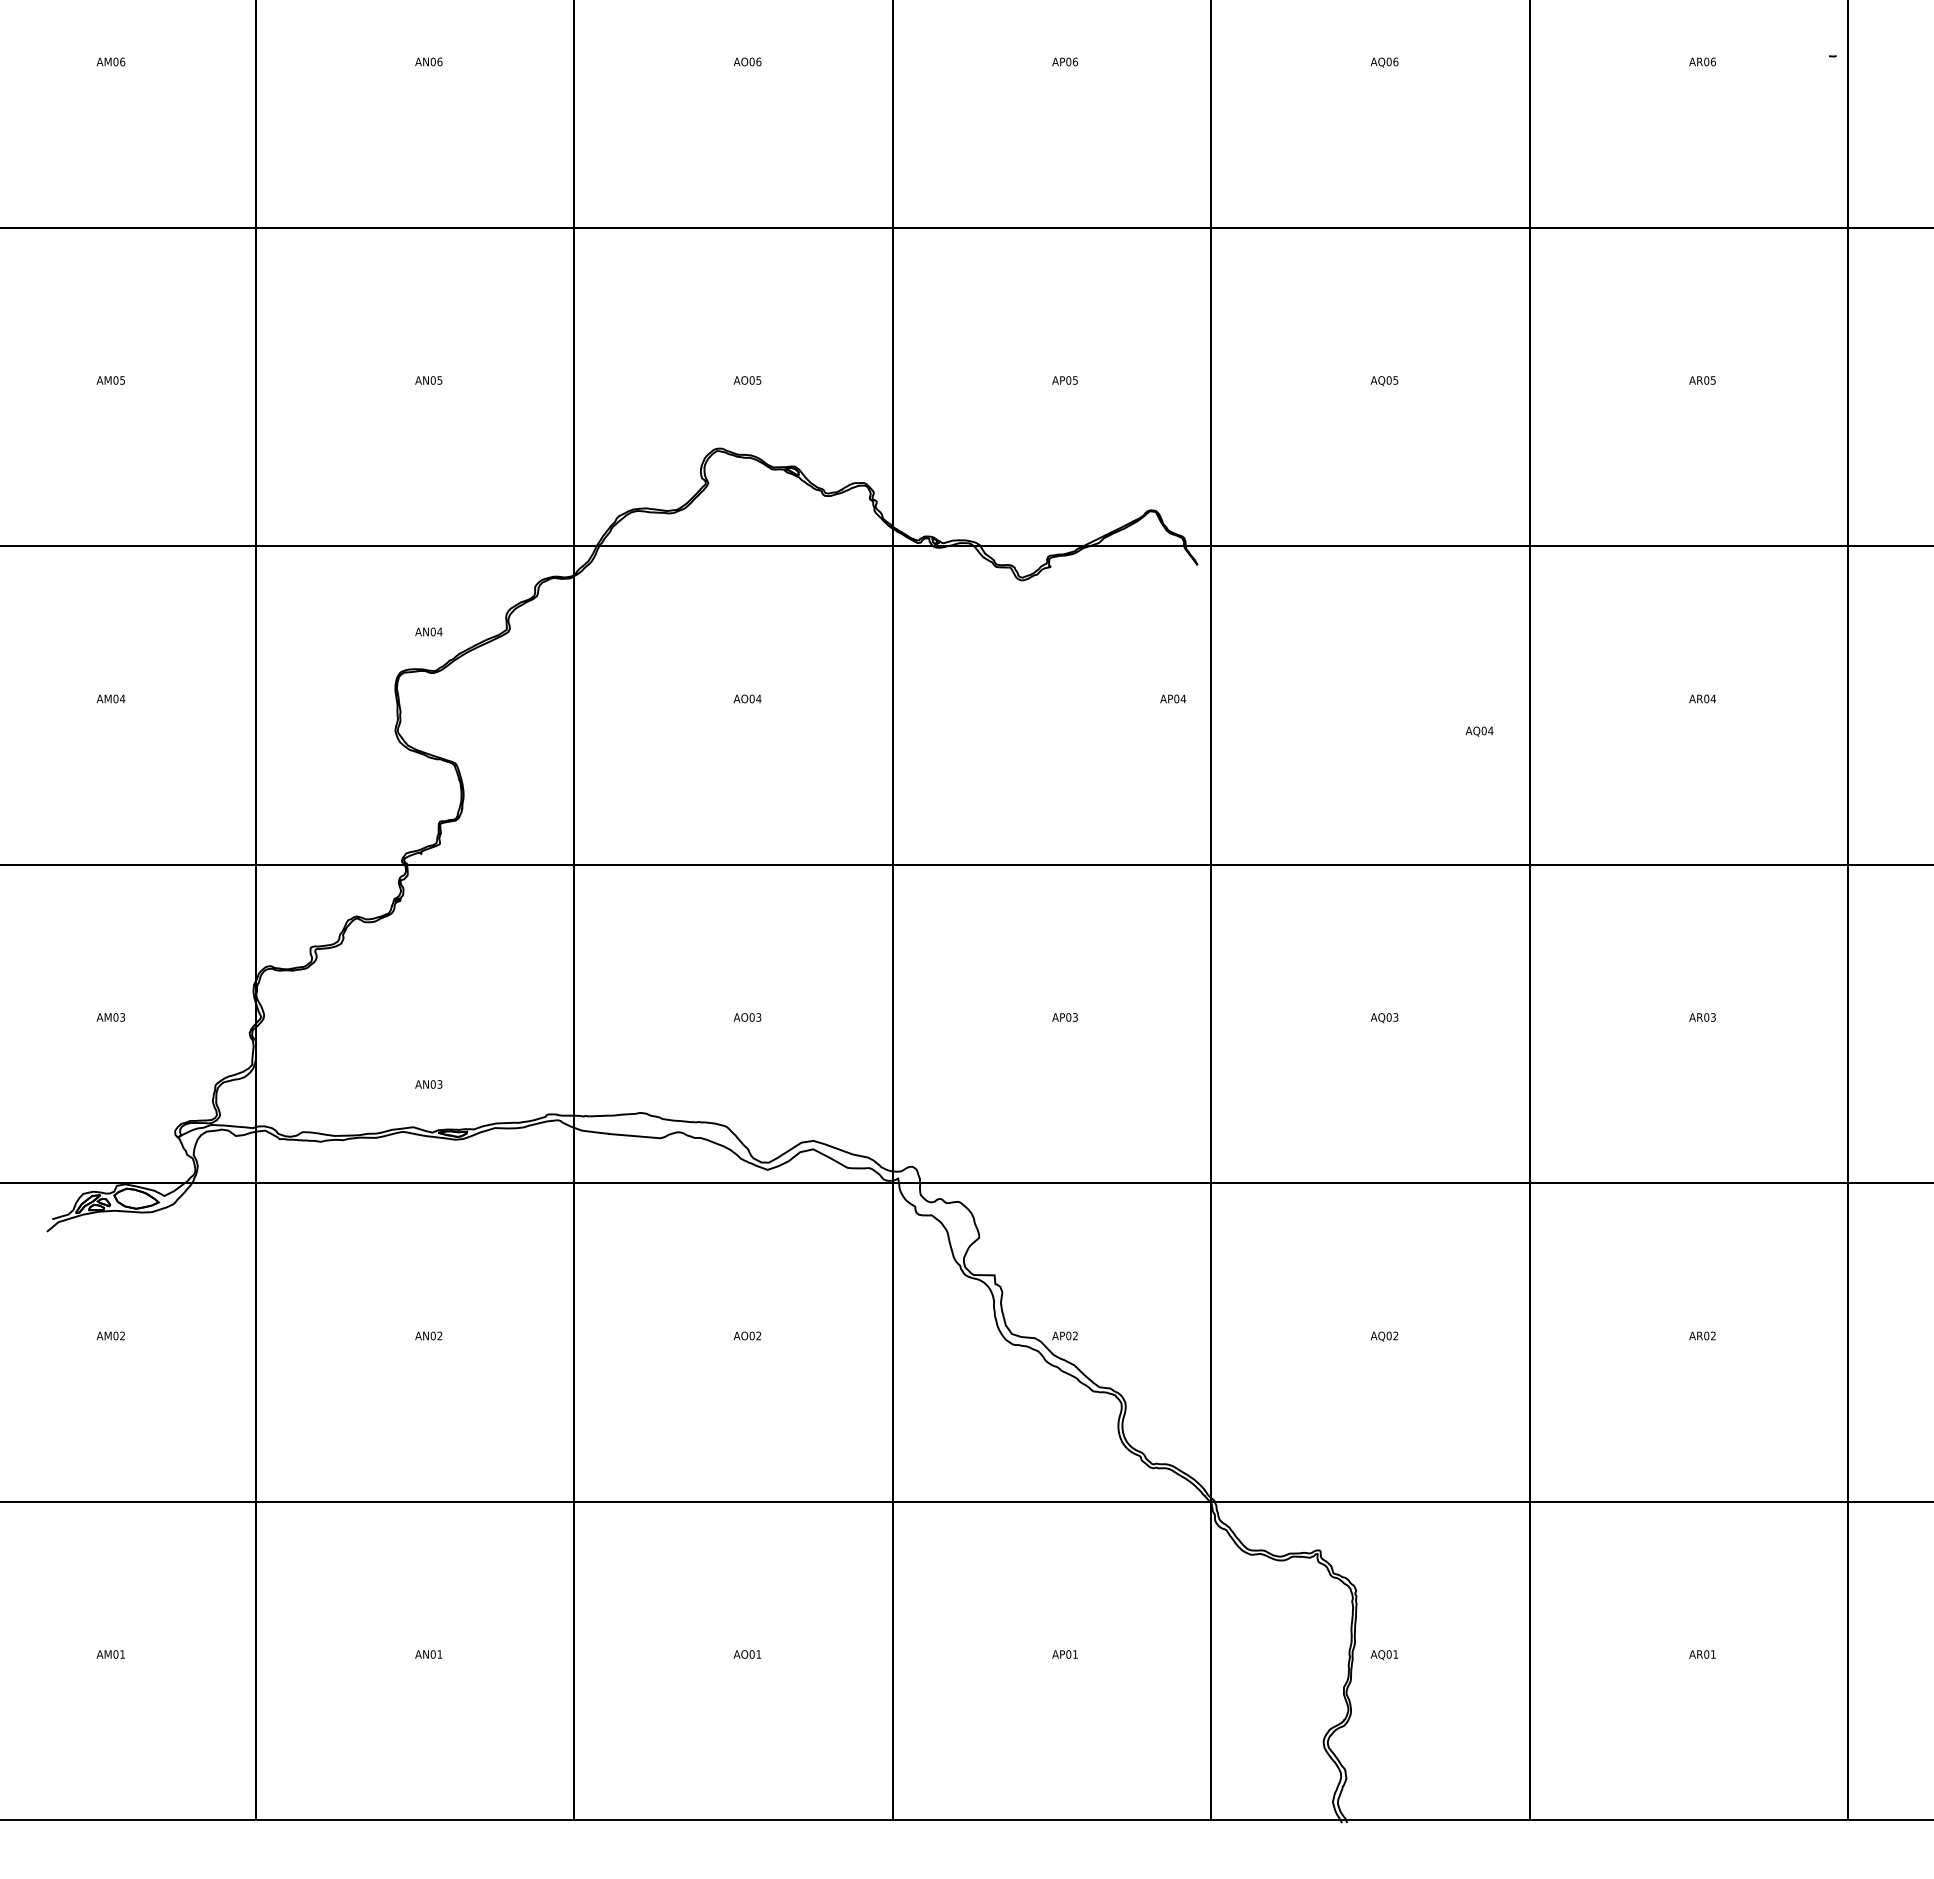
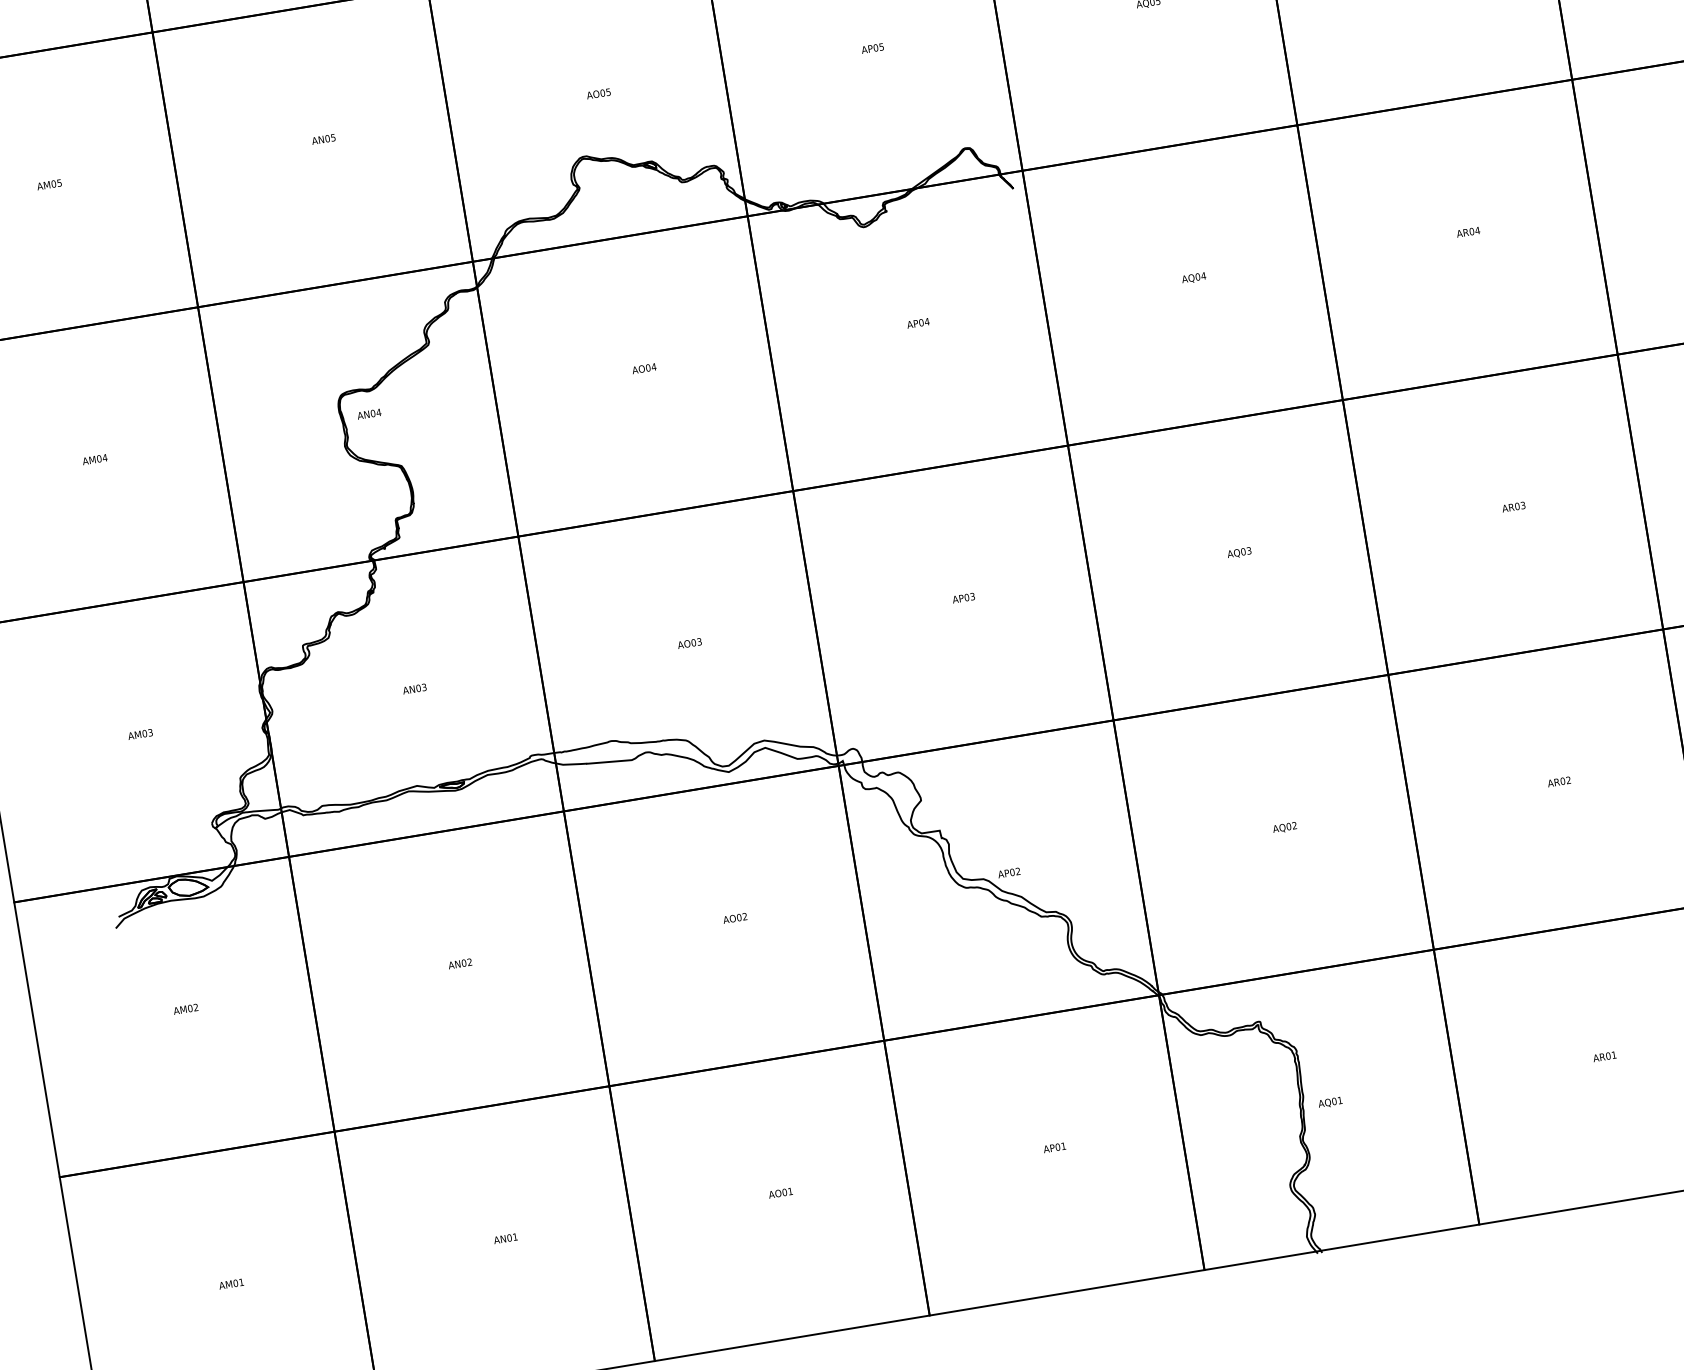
text: (428, 631) -> (368, 413), moved
text: (1173, 698) -> (918, 322), moved
text: (1479, 731) -> (1193, 278), moved
text: (428, 1084) -> (414, 689), moved

